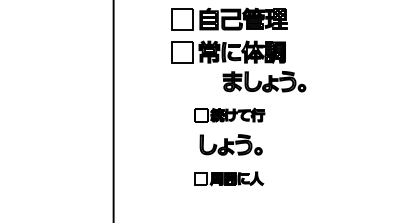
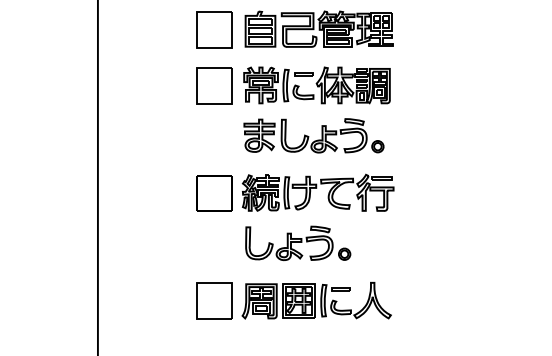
part: (264, 81) -> (313, 135), moved
part: (229, 114) -> (295, 191), size x1.67
part: (228, 178) -> (293, 300), size x1.67

